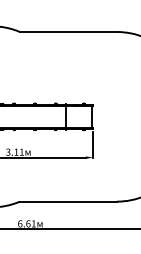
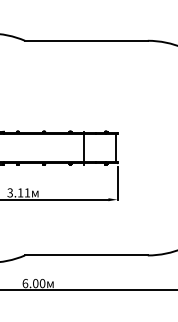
text: (31, 223) -> (39, 283), 6.61 -> 6.00

